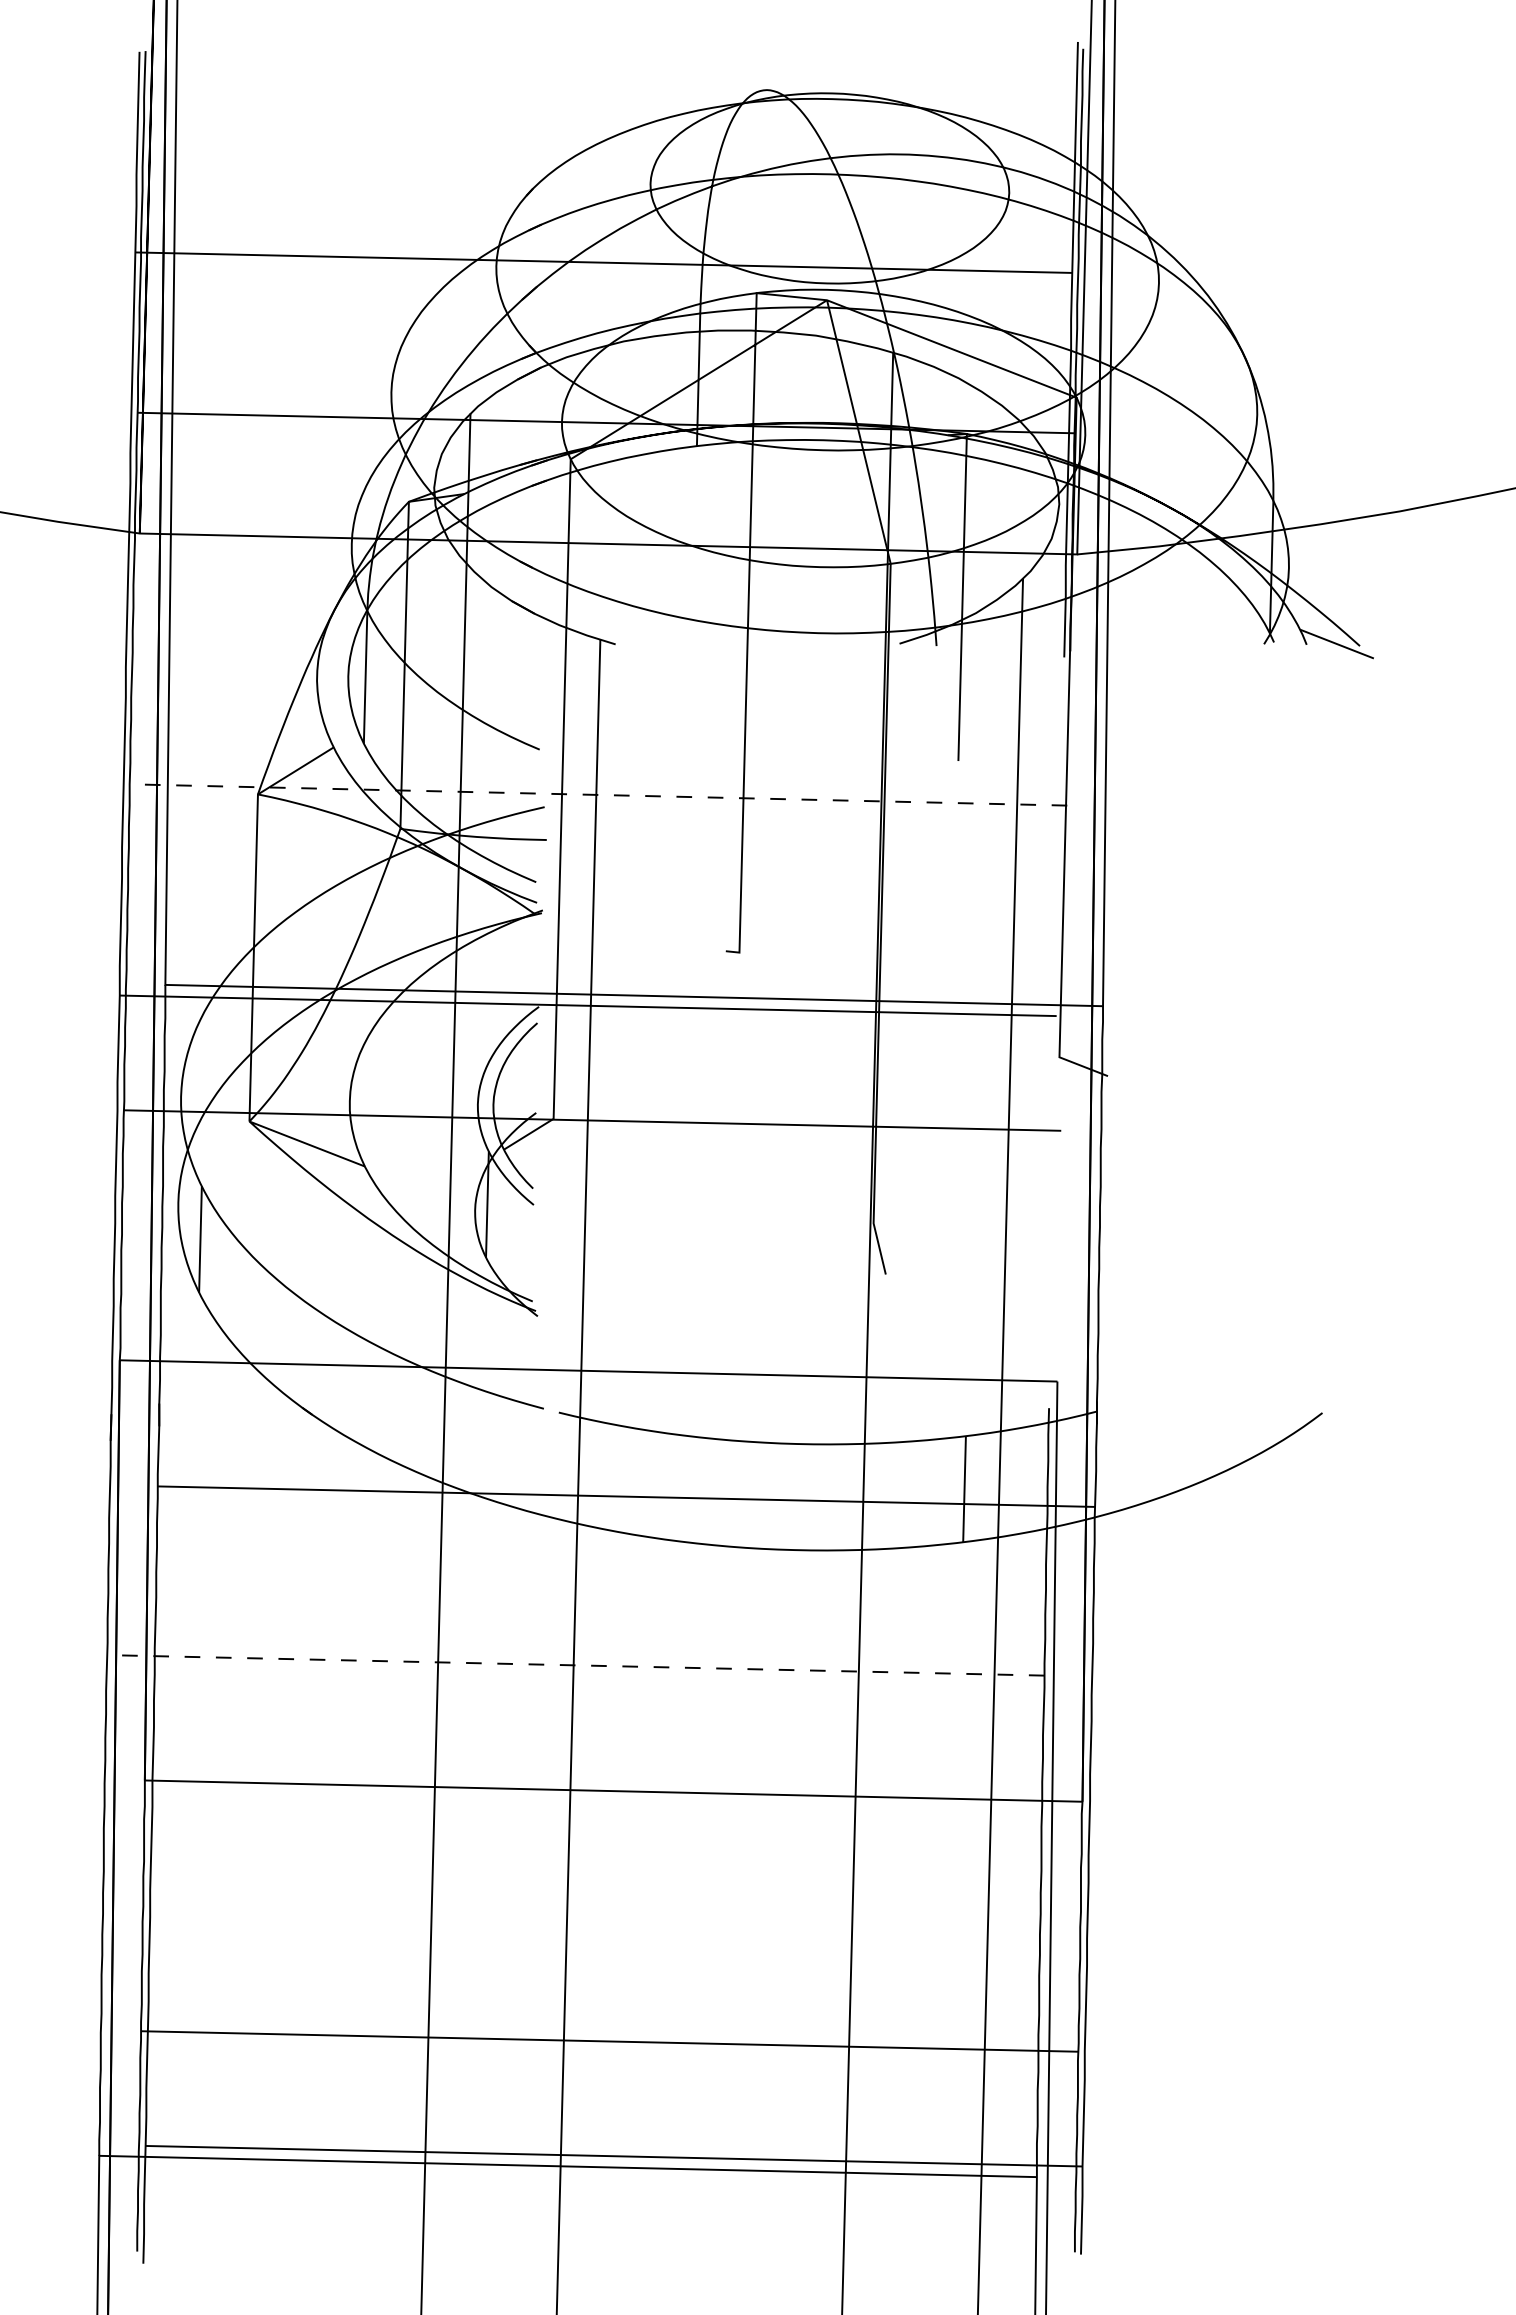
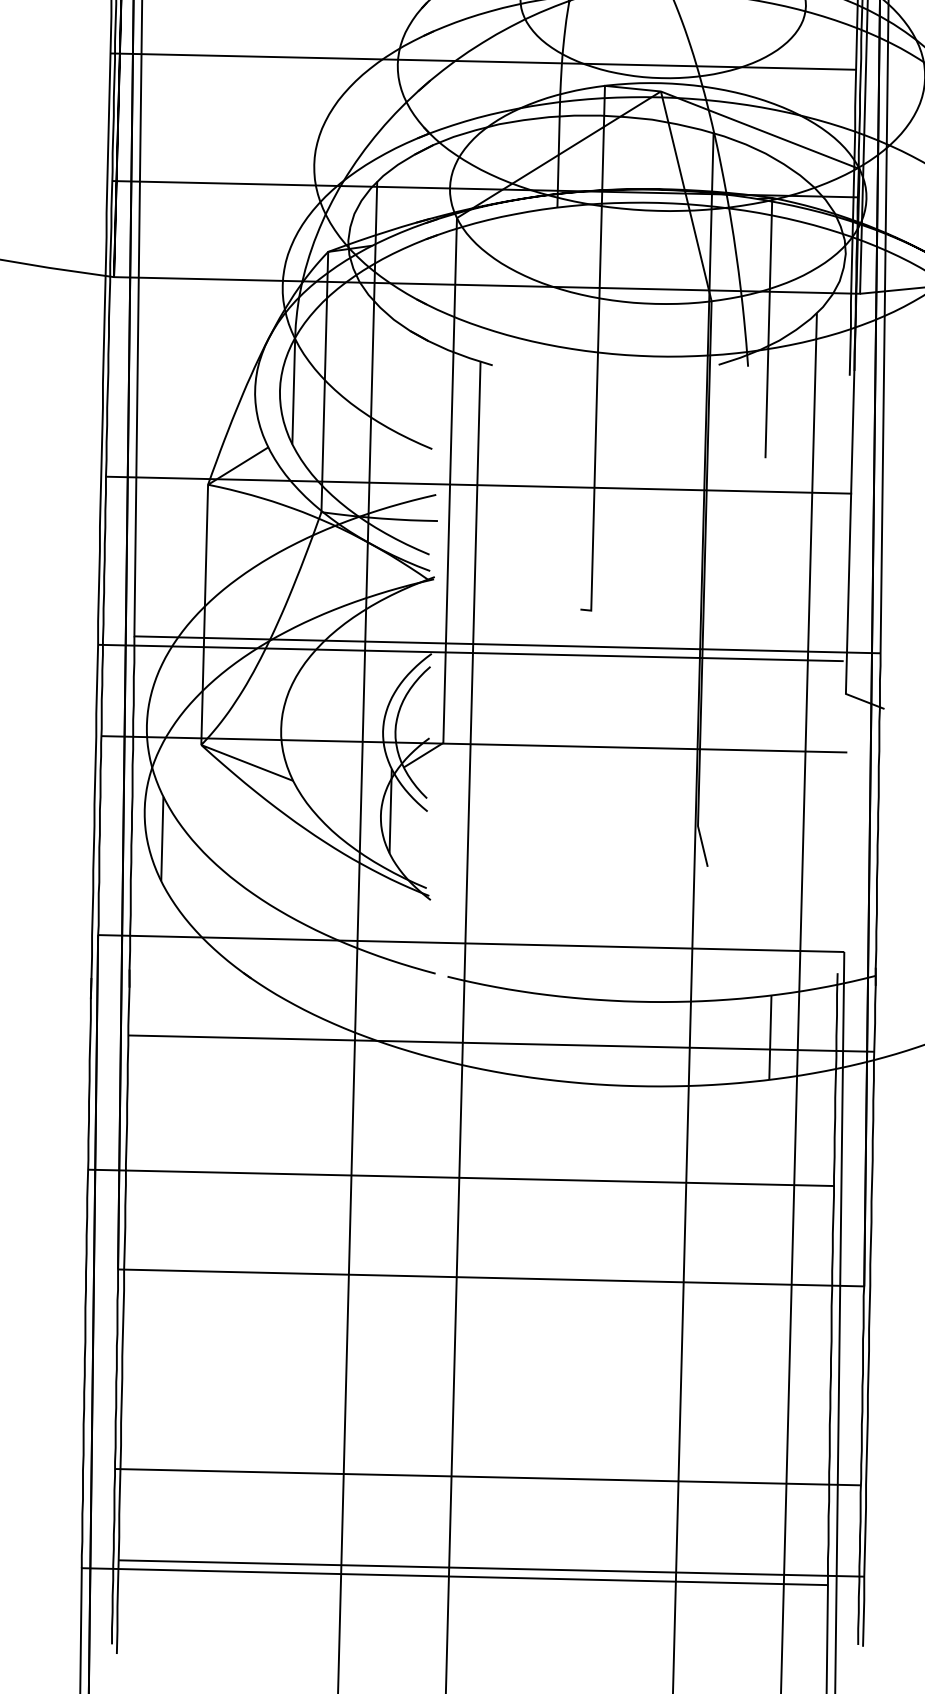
line: (598, 794) -> (479, 484), dashed -> solid
line: (575, 1665) -> (460, 1177), dashed -> solid

